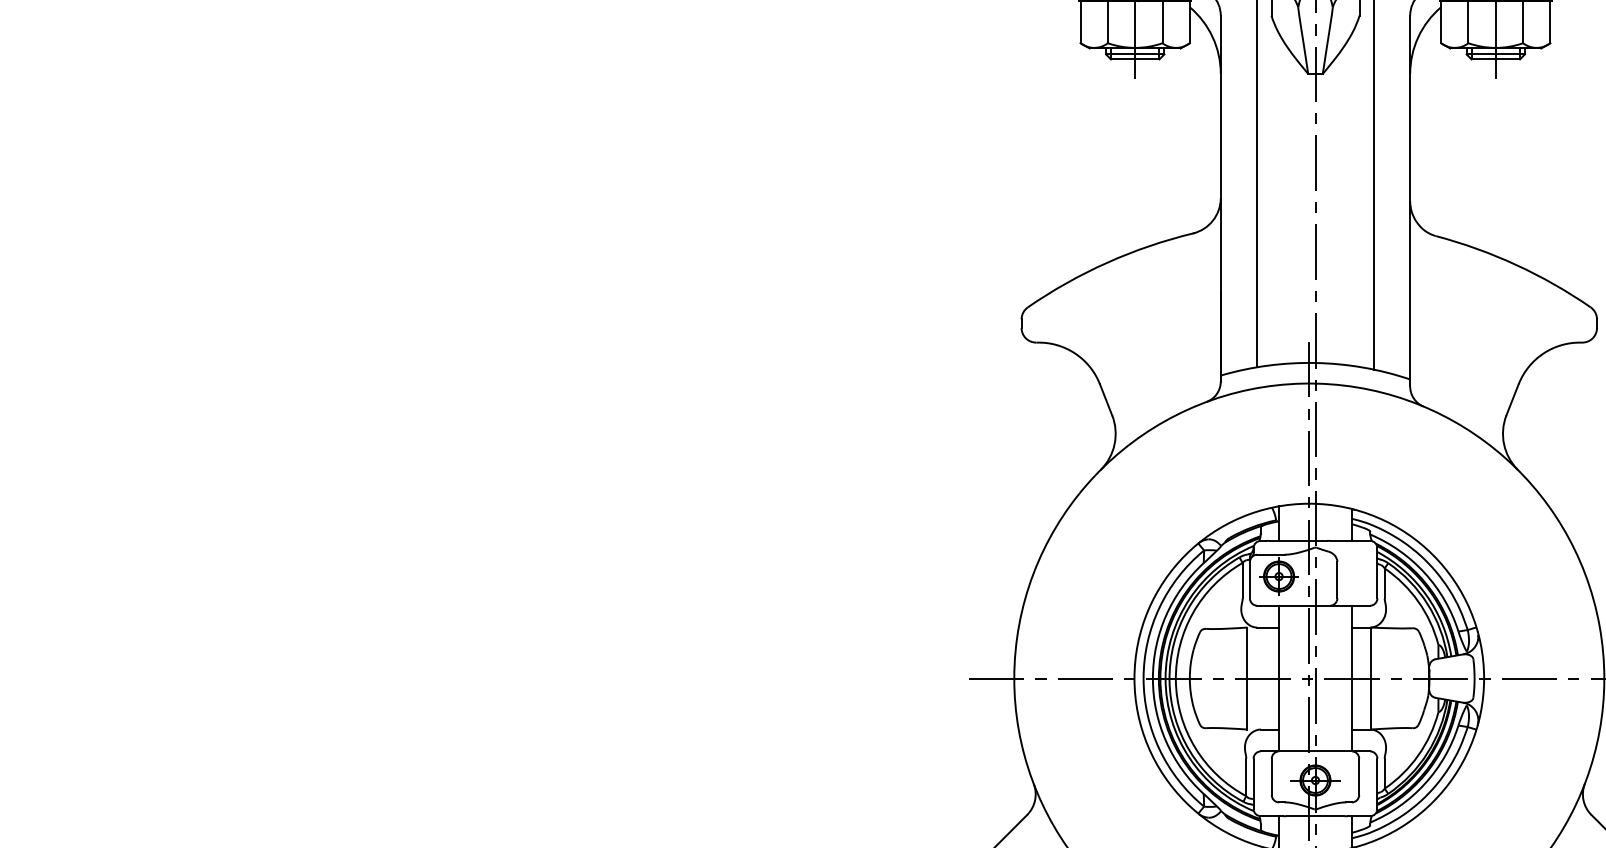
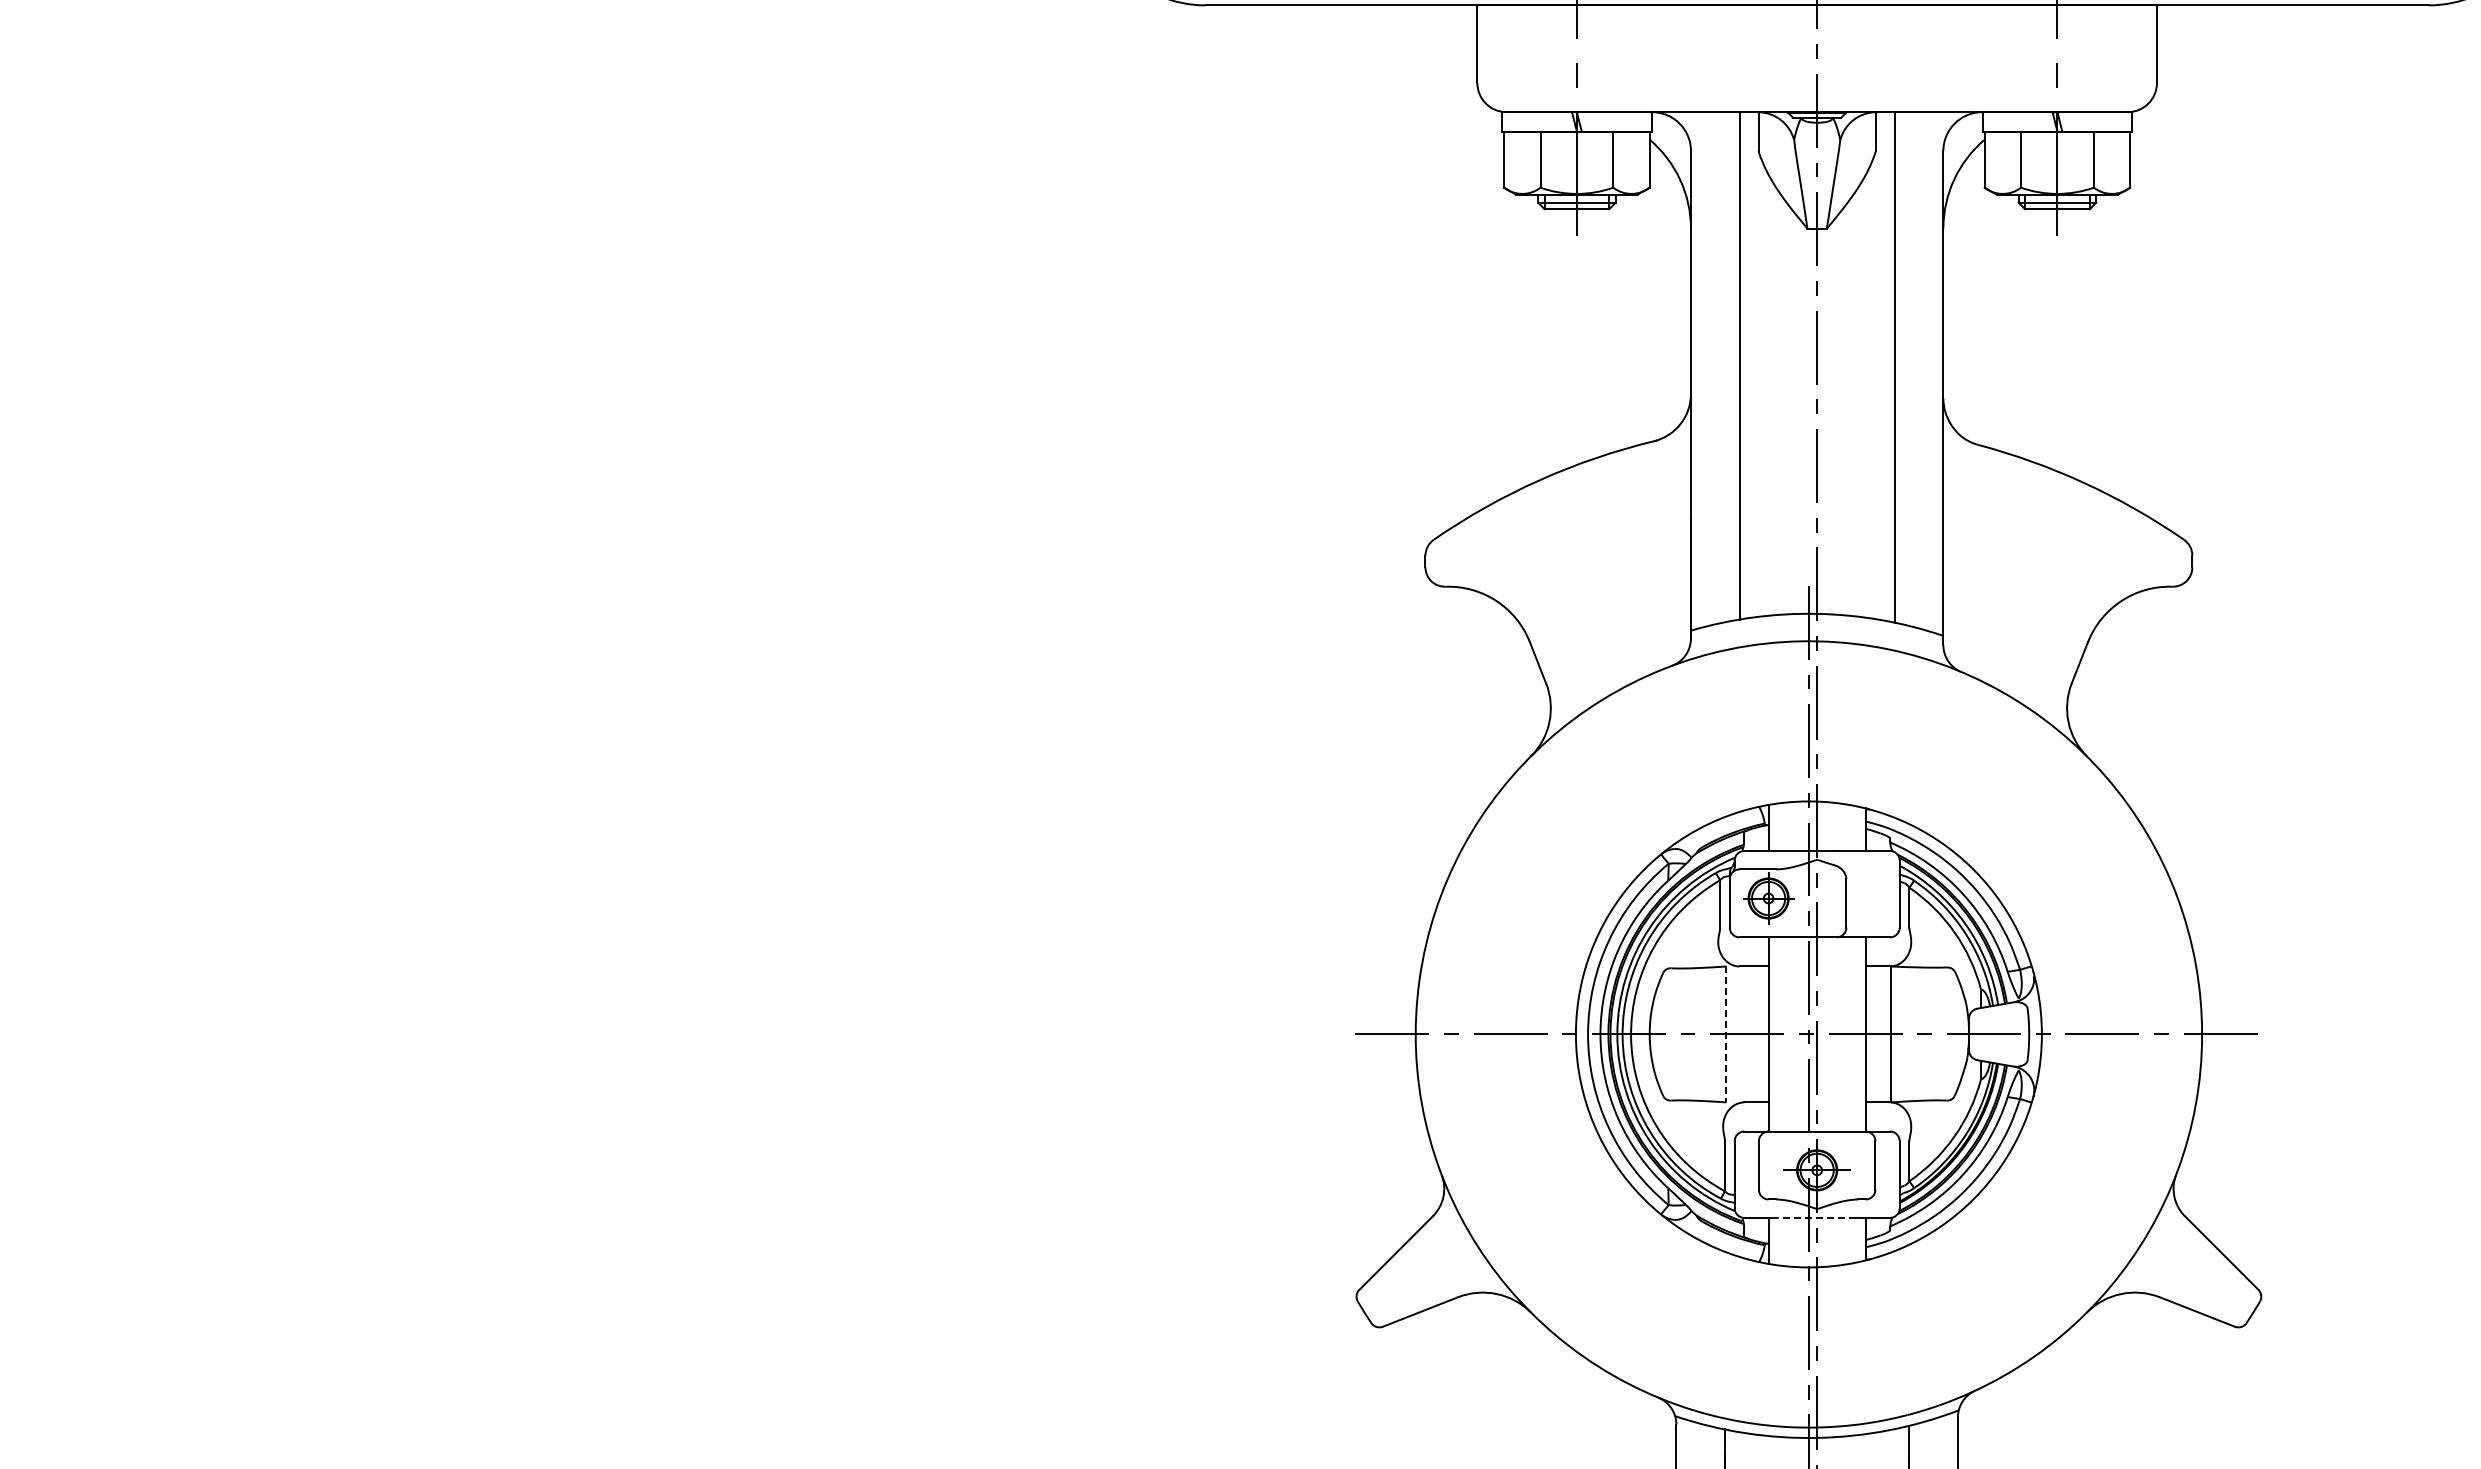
line: (1247, 678) -> (1726, 1034), solid -> dashed
line: (1314, 815) -> (1816, 1217), solid -> dashed

